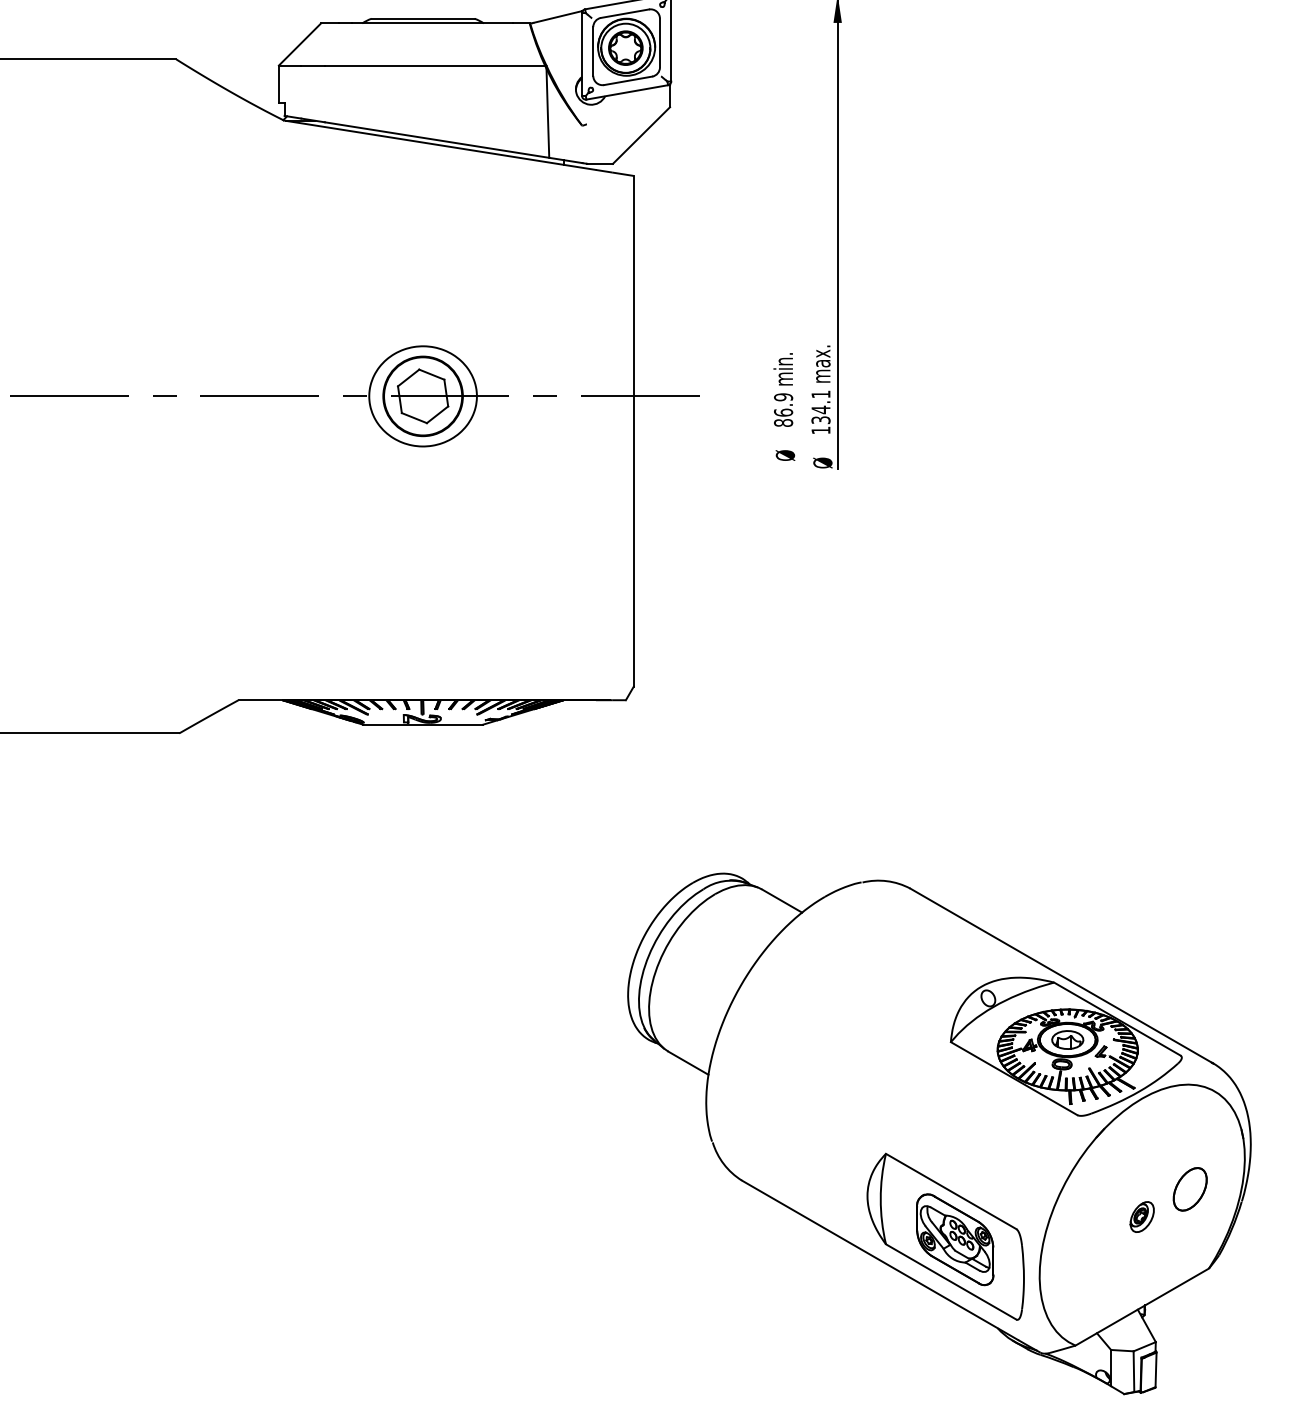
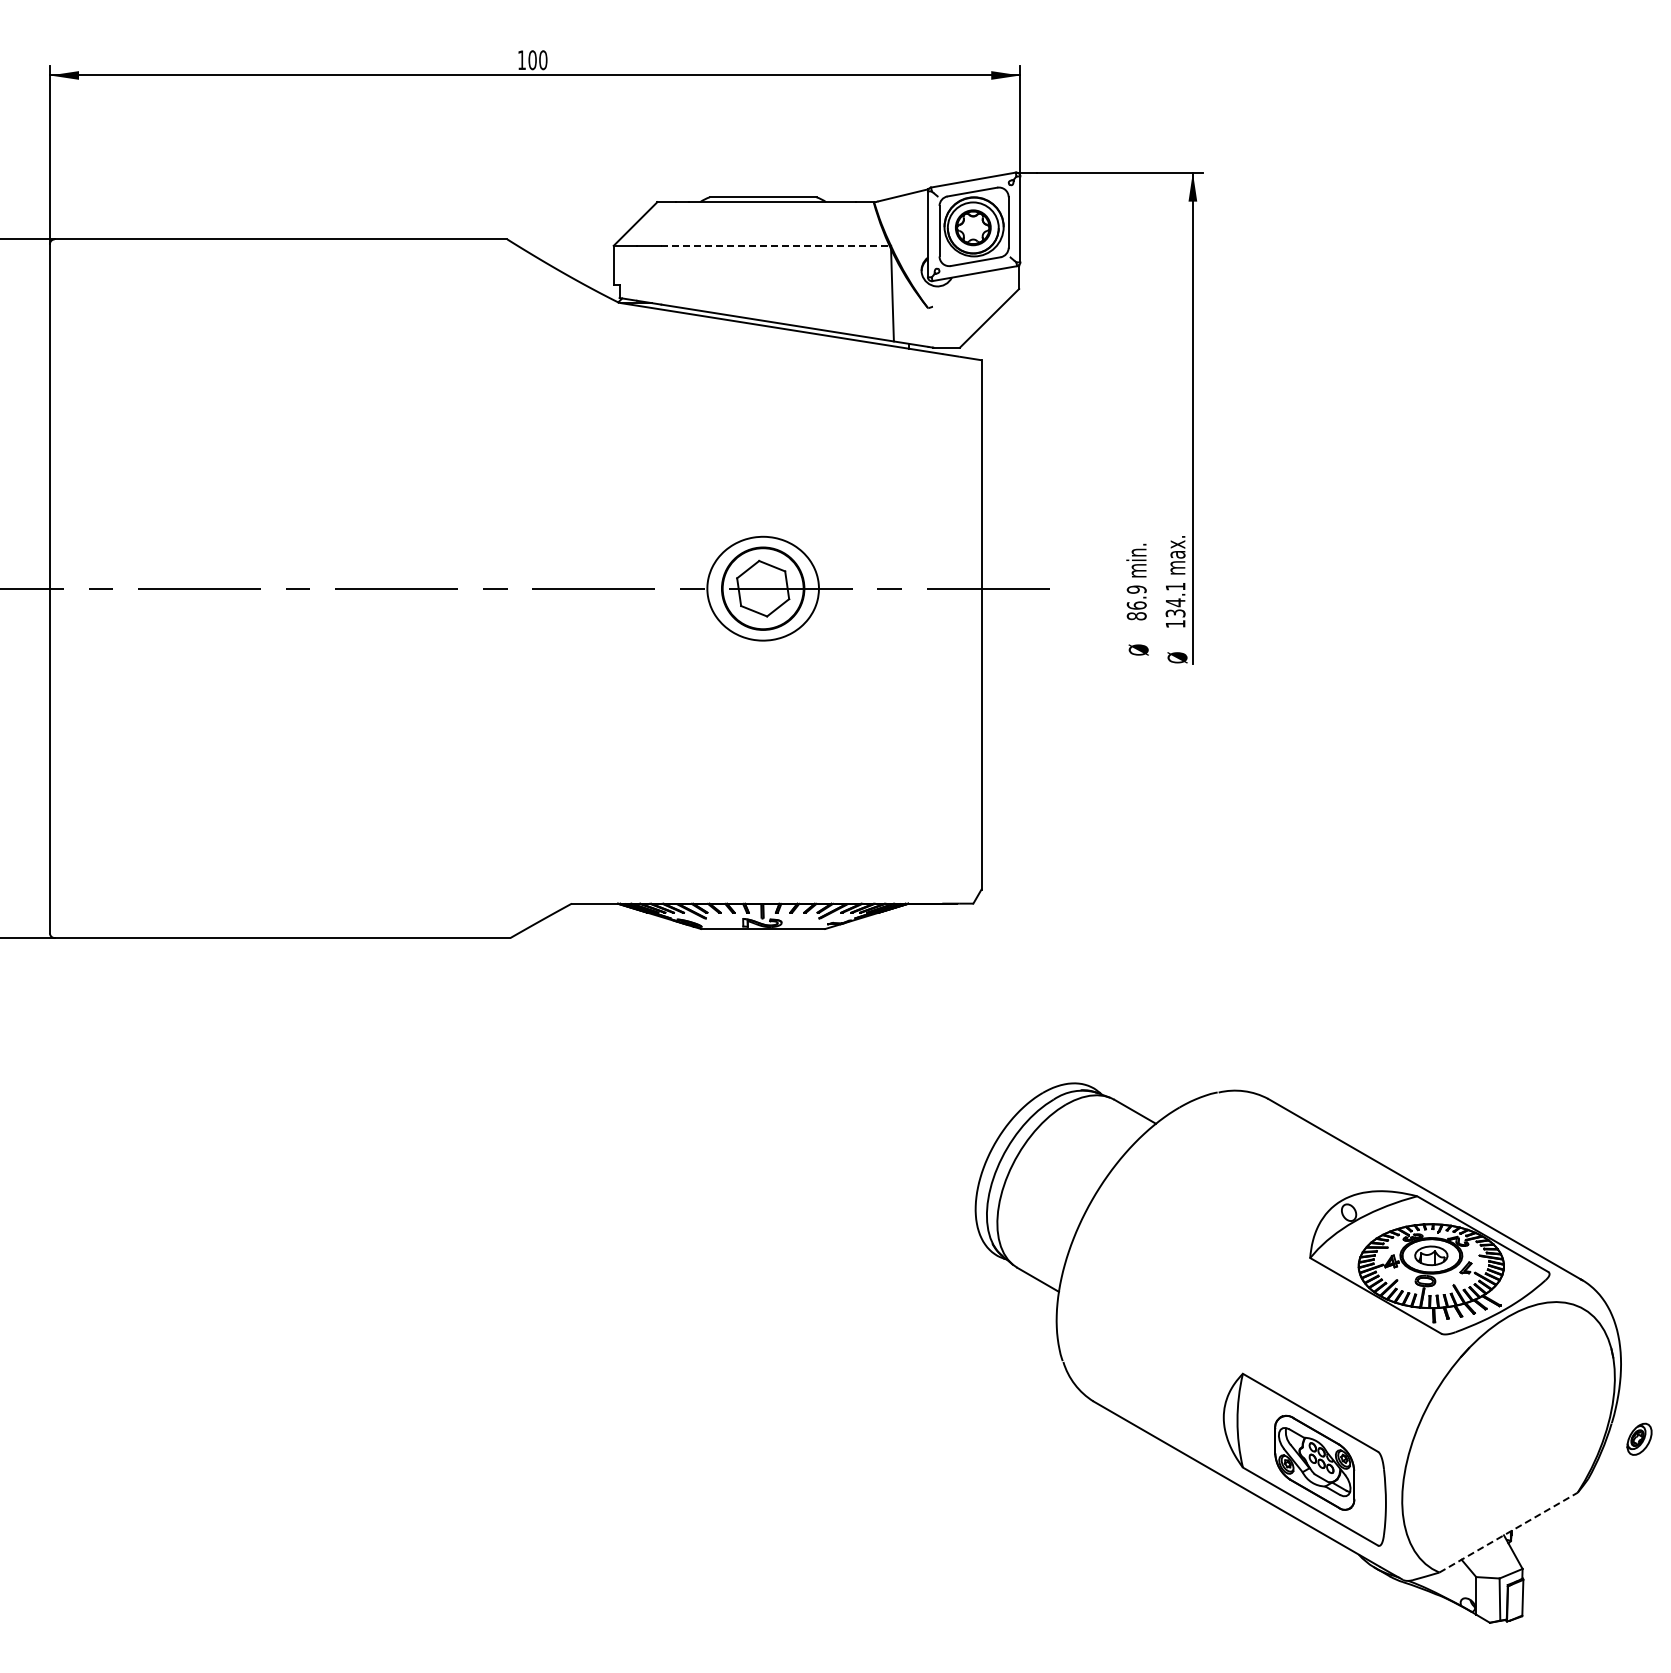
line: (435, 65) -> (776, 245), solid -> dashed
part: (1190, 1189) -> (1558, 1410), removed
part: (1142, 1216) -> (1639, 1438), moved
line: (1142, 1306) -> (1508, 1532), solid -> dashed

